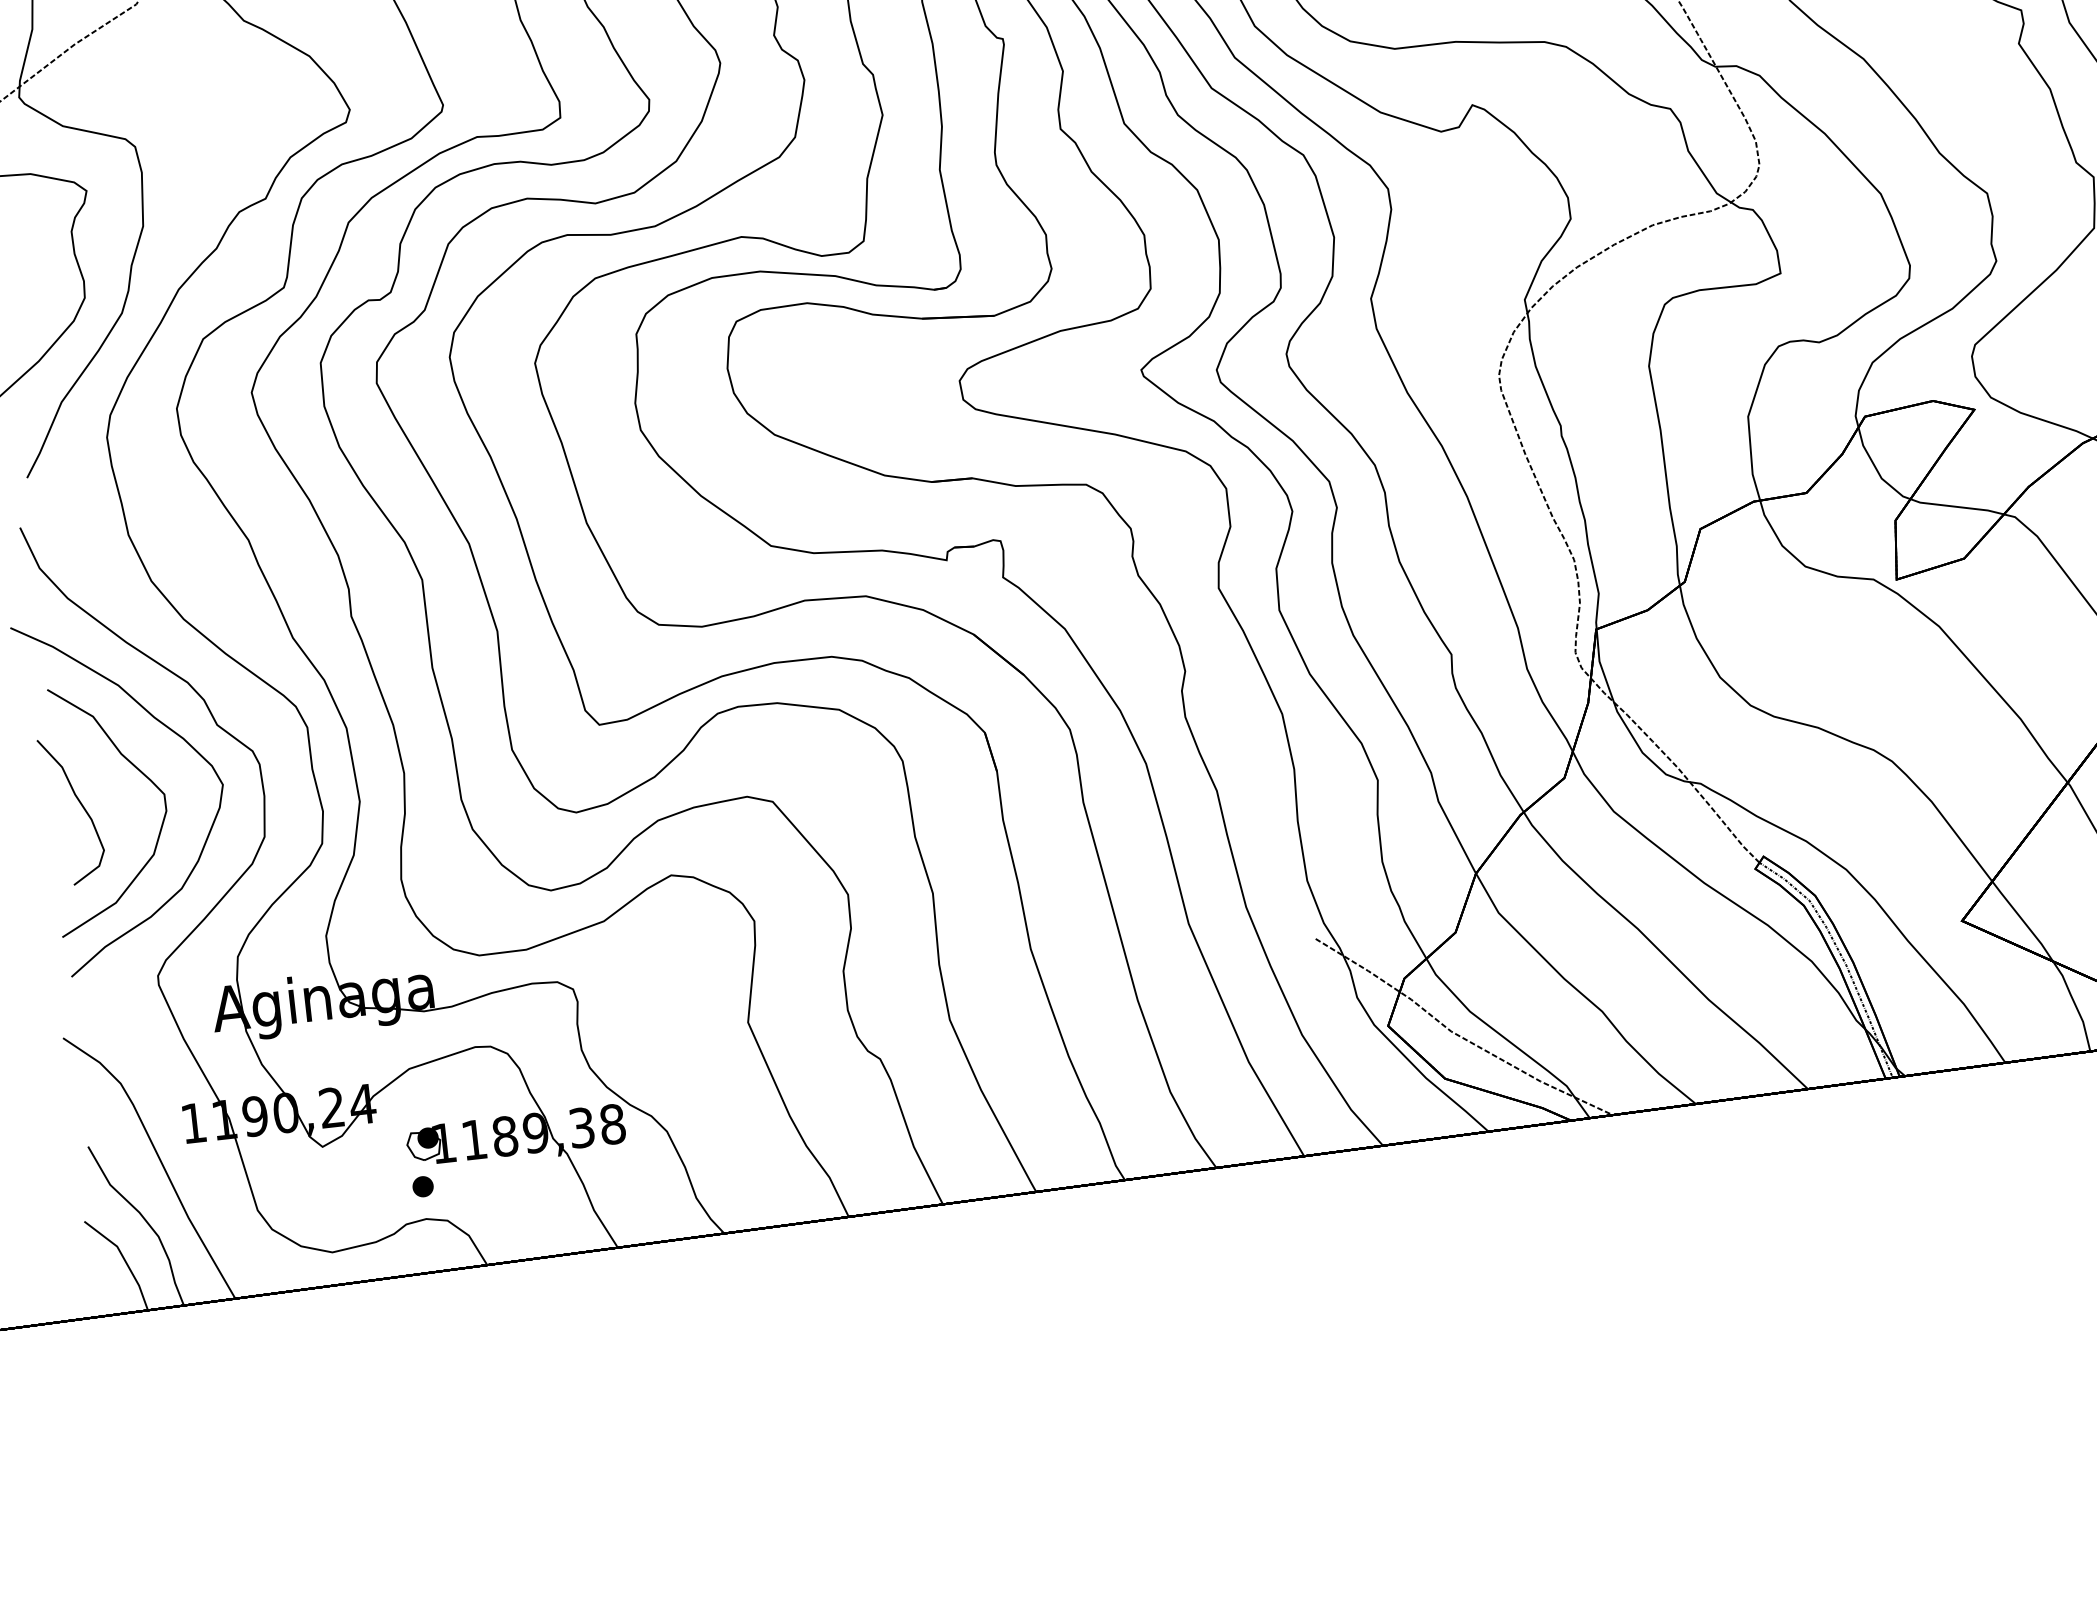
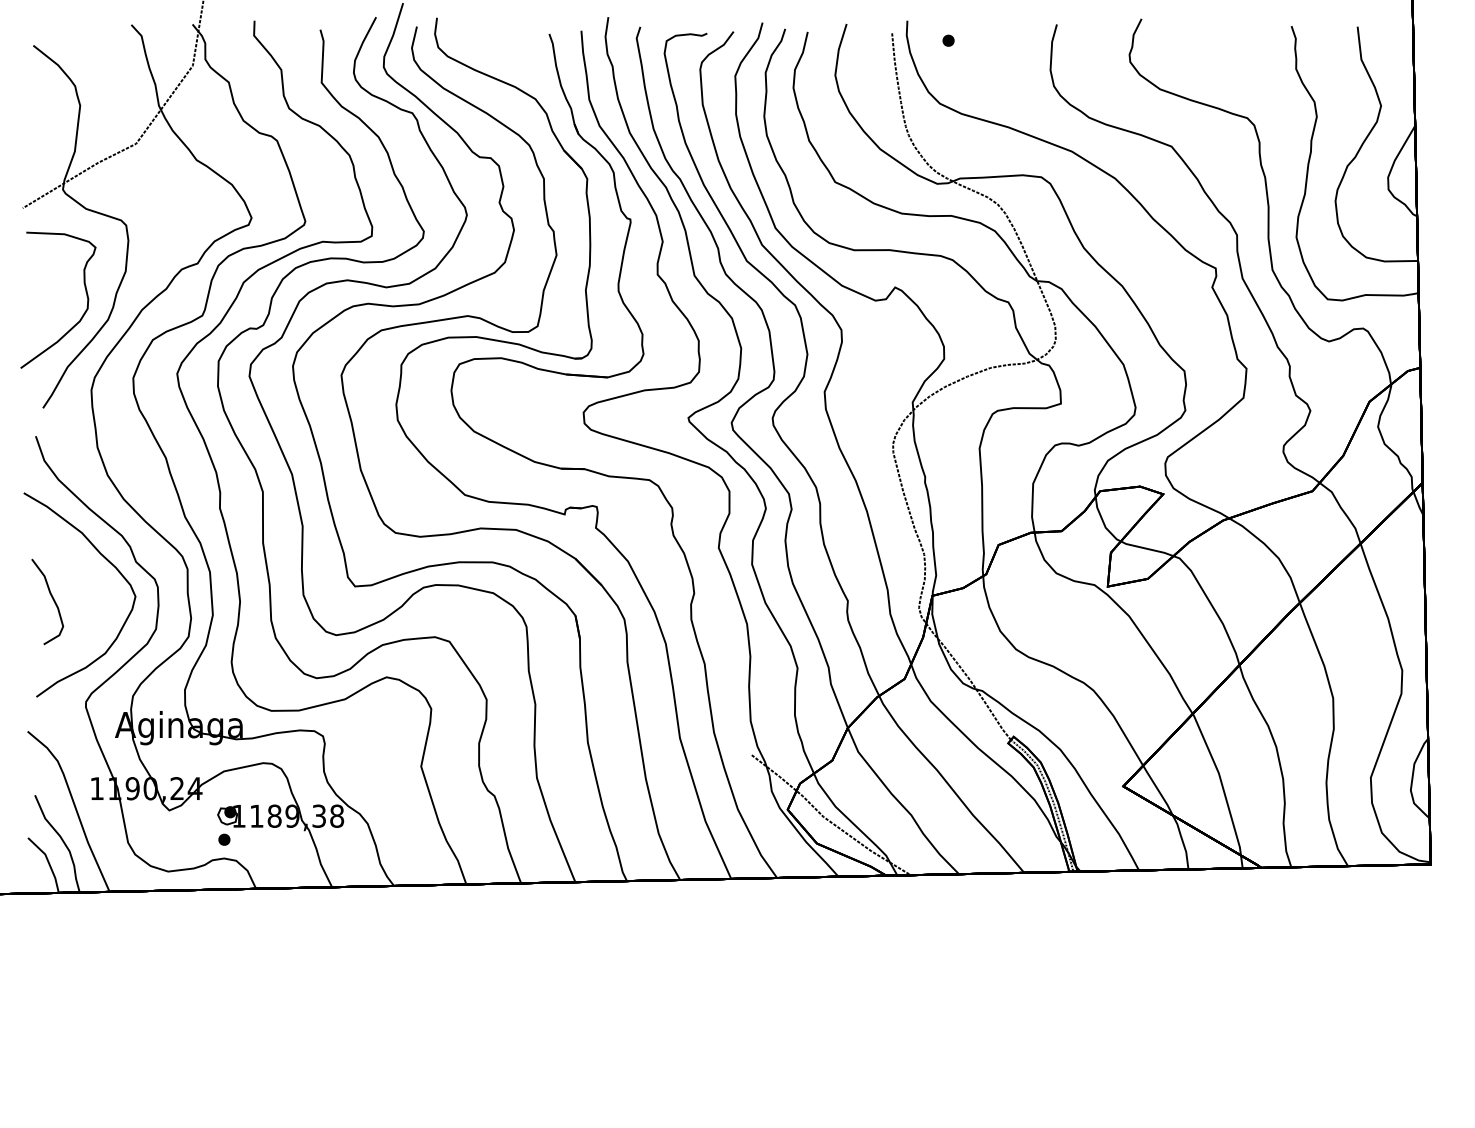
curve: (137, 771) -> (87, 583), removed

